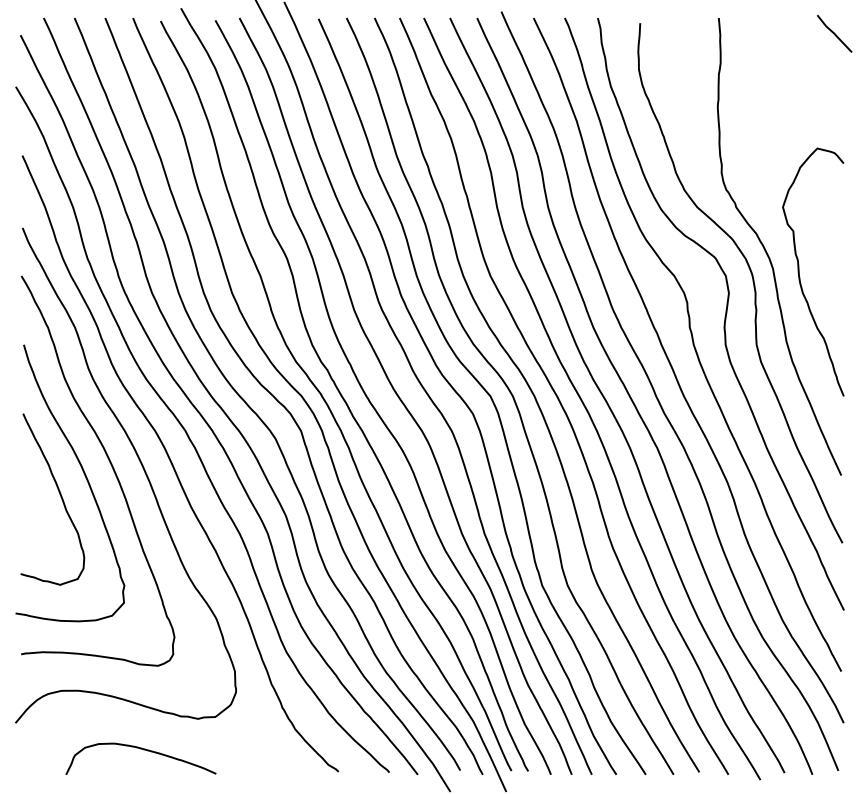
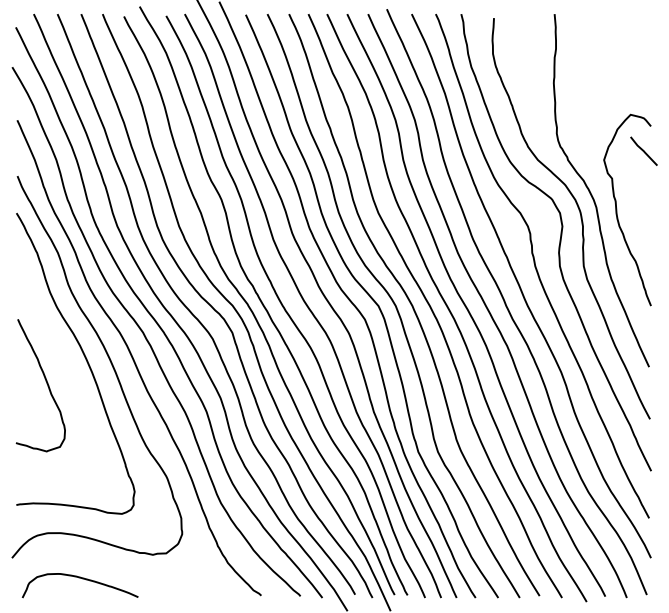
line: (834, 33) -> (643, 151), moved
curve: (84, 476) -> (65, 367), removed
curve: (143, 750) -> (82, 579), moved

